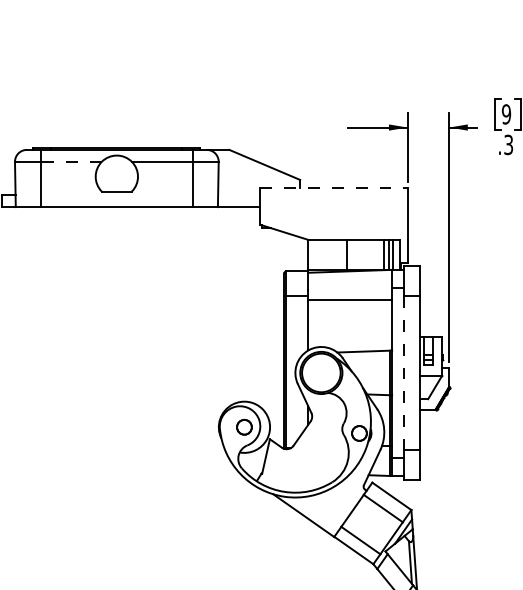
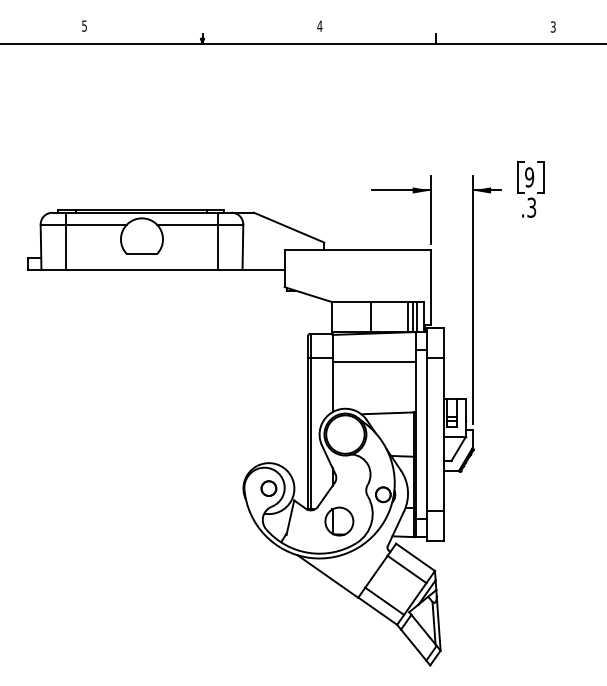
line: (70, 161) -> (95, 224), dashed -> solid
line: (334, 187) -> (358, 250), dashed -> solid
line: (403, 372) -> (427, 434), dashed -> solid
part: (315, 460) -> (339, 521), added

